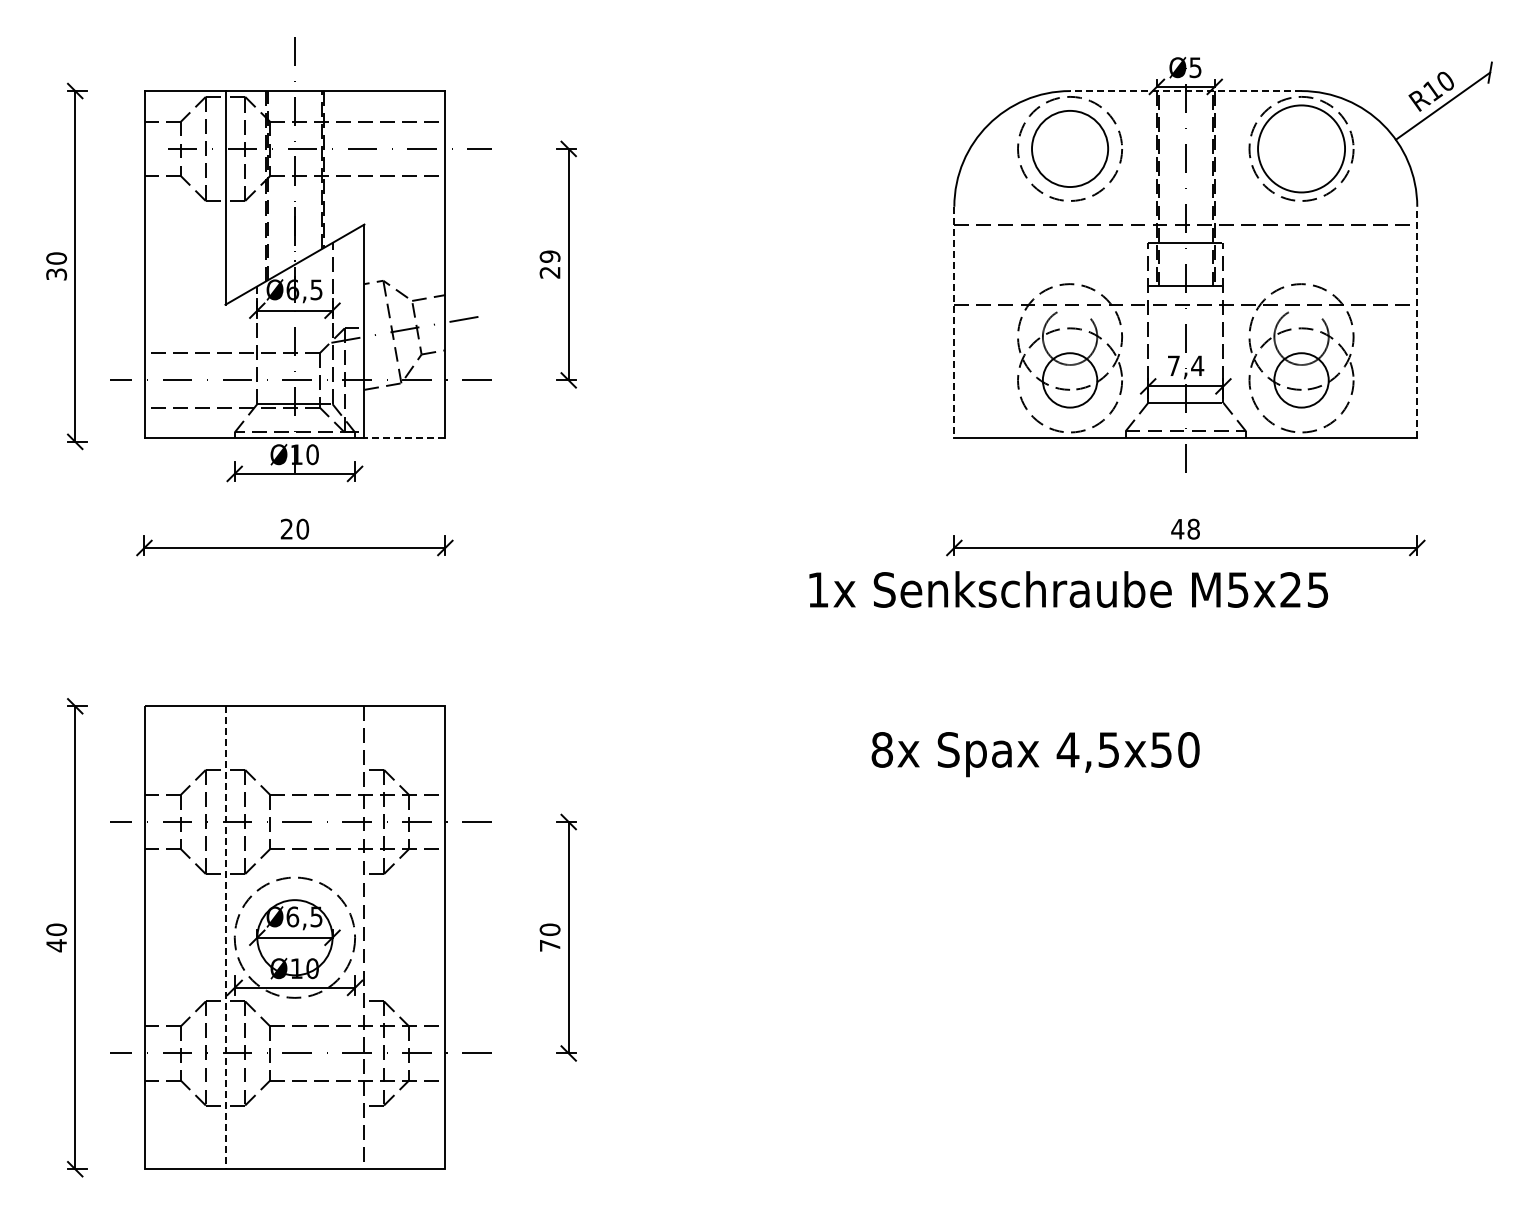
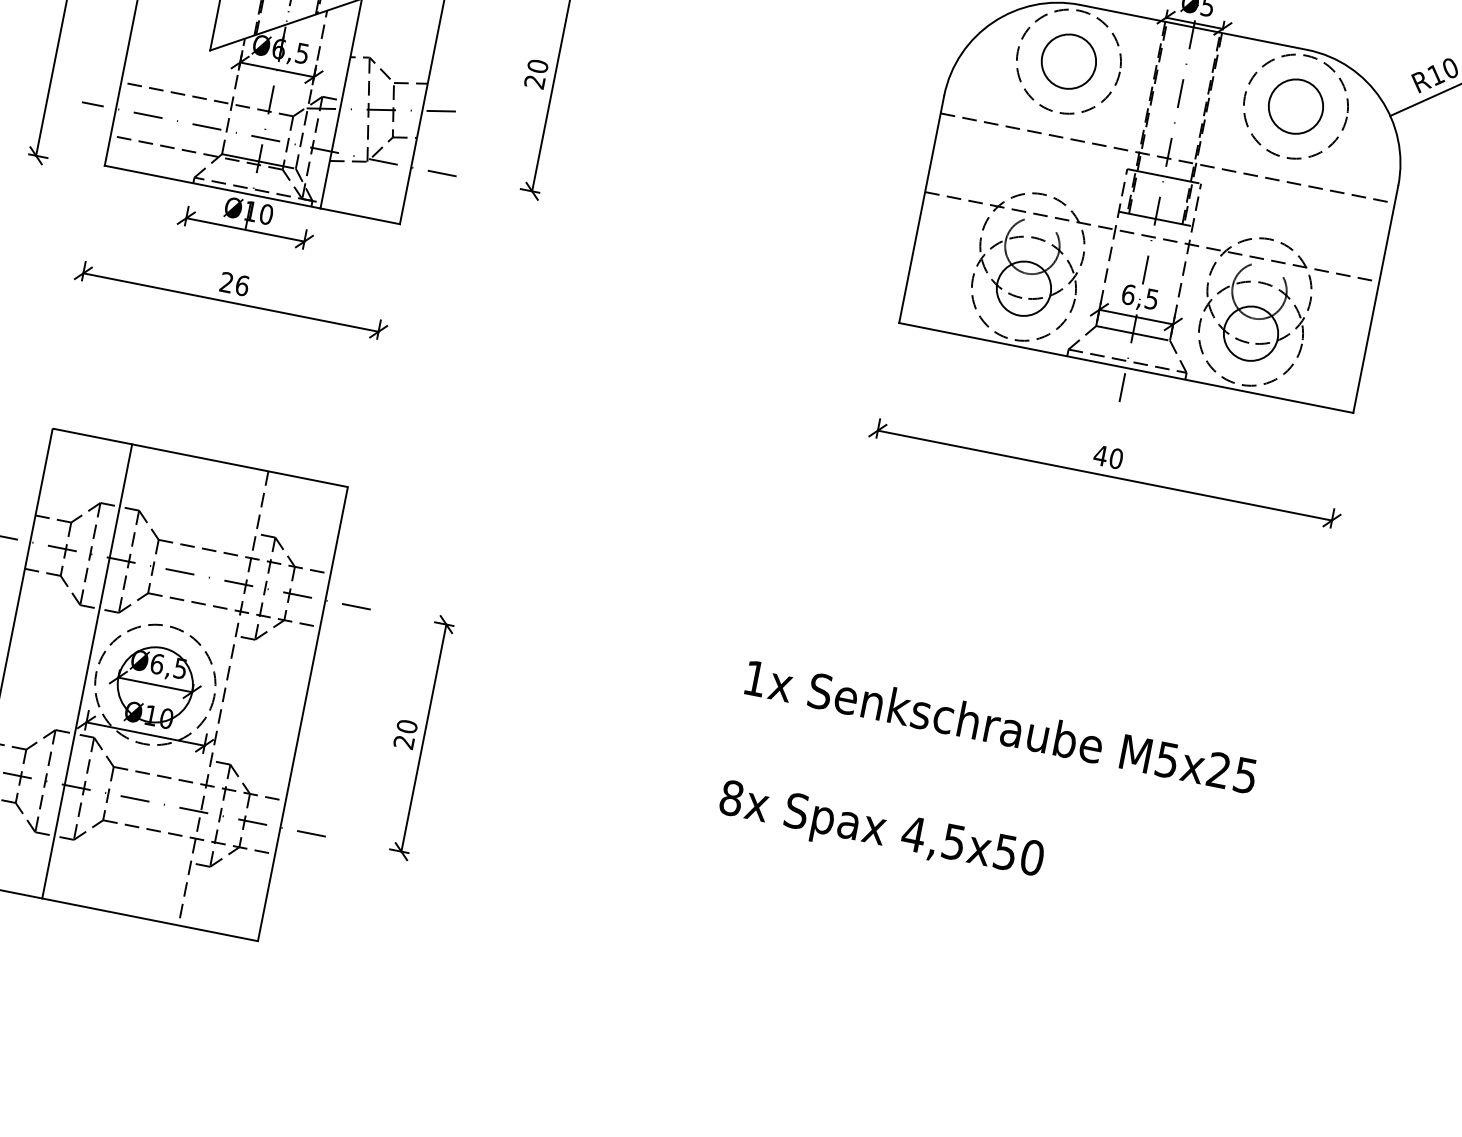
line: (1185, 91) -> (1193, 27), dashed -> solid
circle: (1069, 148) -> (1068, 61), size x0.71
circle: (1301, 148) -> (1296, 106), size x0.62
text: (550, 256) -> (538, 66), 29 -> 20
line: (954, 322) -> (921, 209), dashed -> solid
line: (1417, 322) -> (1376, 299), dashed -> solid
text: (1185, 365) -> (1140, 296), 7,4 -> 6,5
line: (404, 438) -> (359, 216), dashed -> solid
text: (302, 528) -> (242, 284), 20 -> 26
text: (1193, 529) -> (1116, 458), 48 -> 40
text: (1068, 589) -> (1000, 726), moved
text: (1035, 754) -> (881, 832), moved
line: (225, 938) -> (87, 672), dashed -> solid
text: (549, 945) -> (403, 741), 70 -> 20

